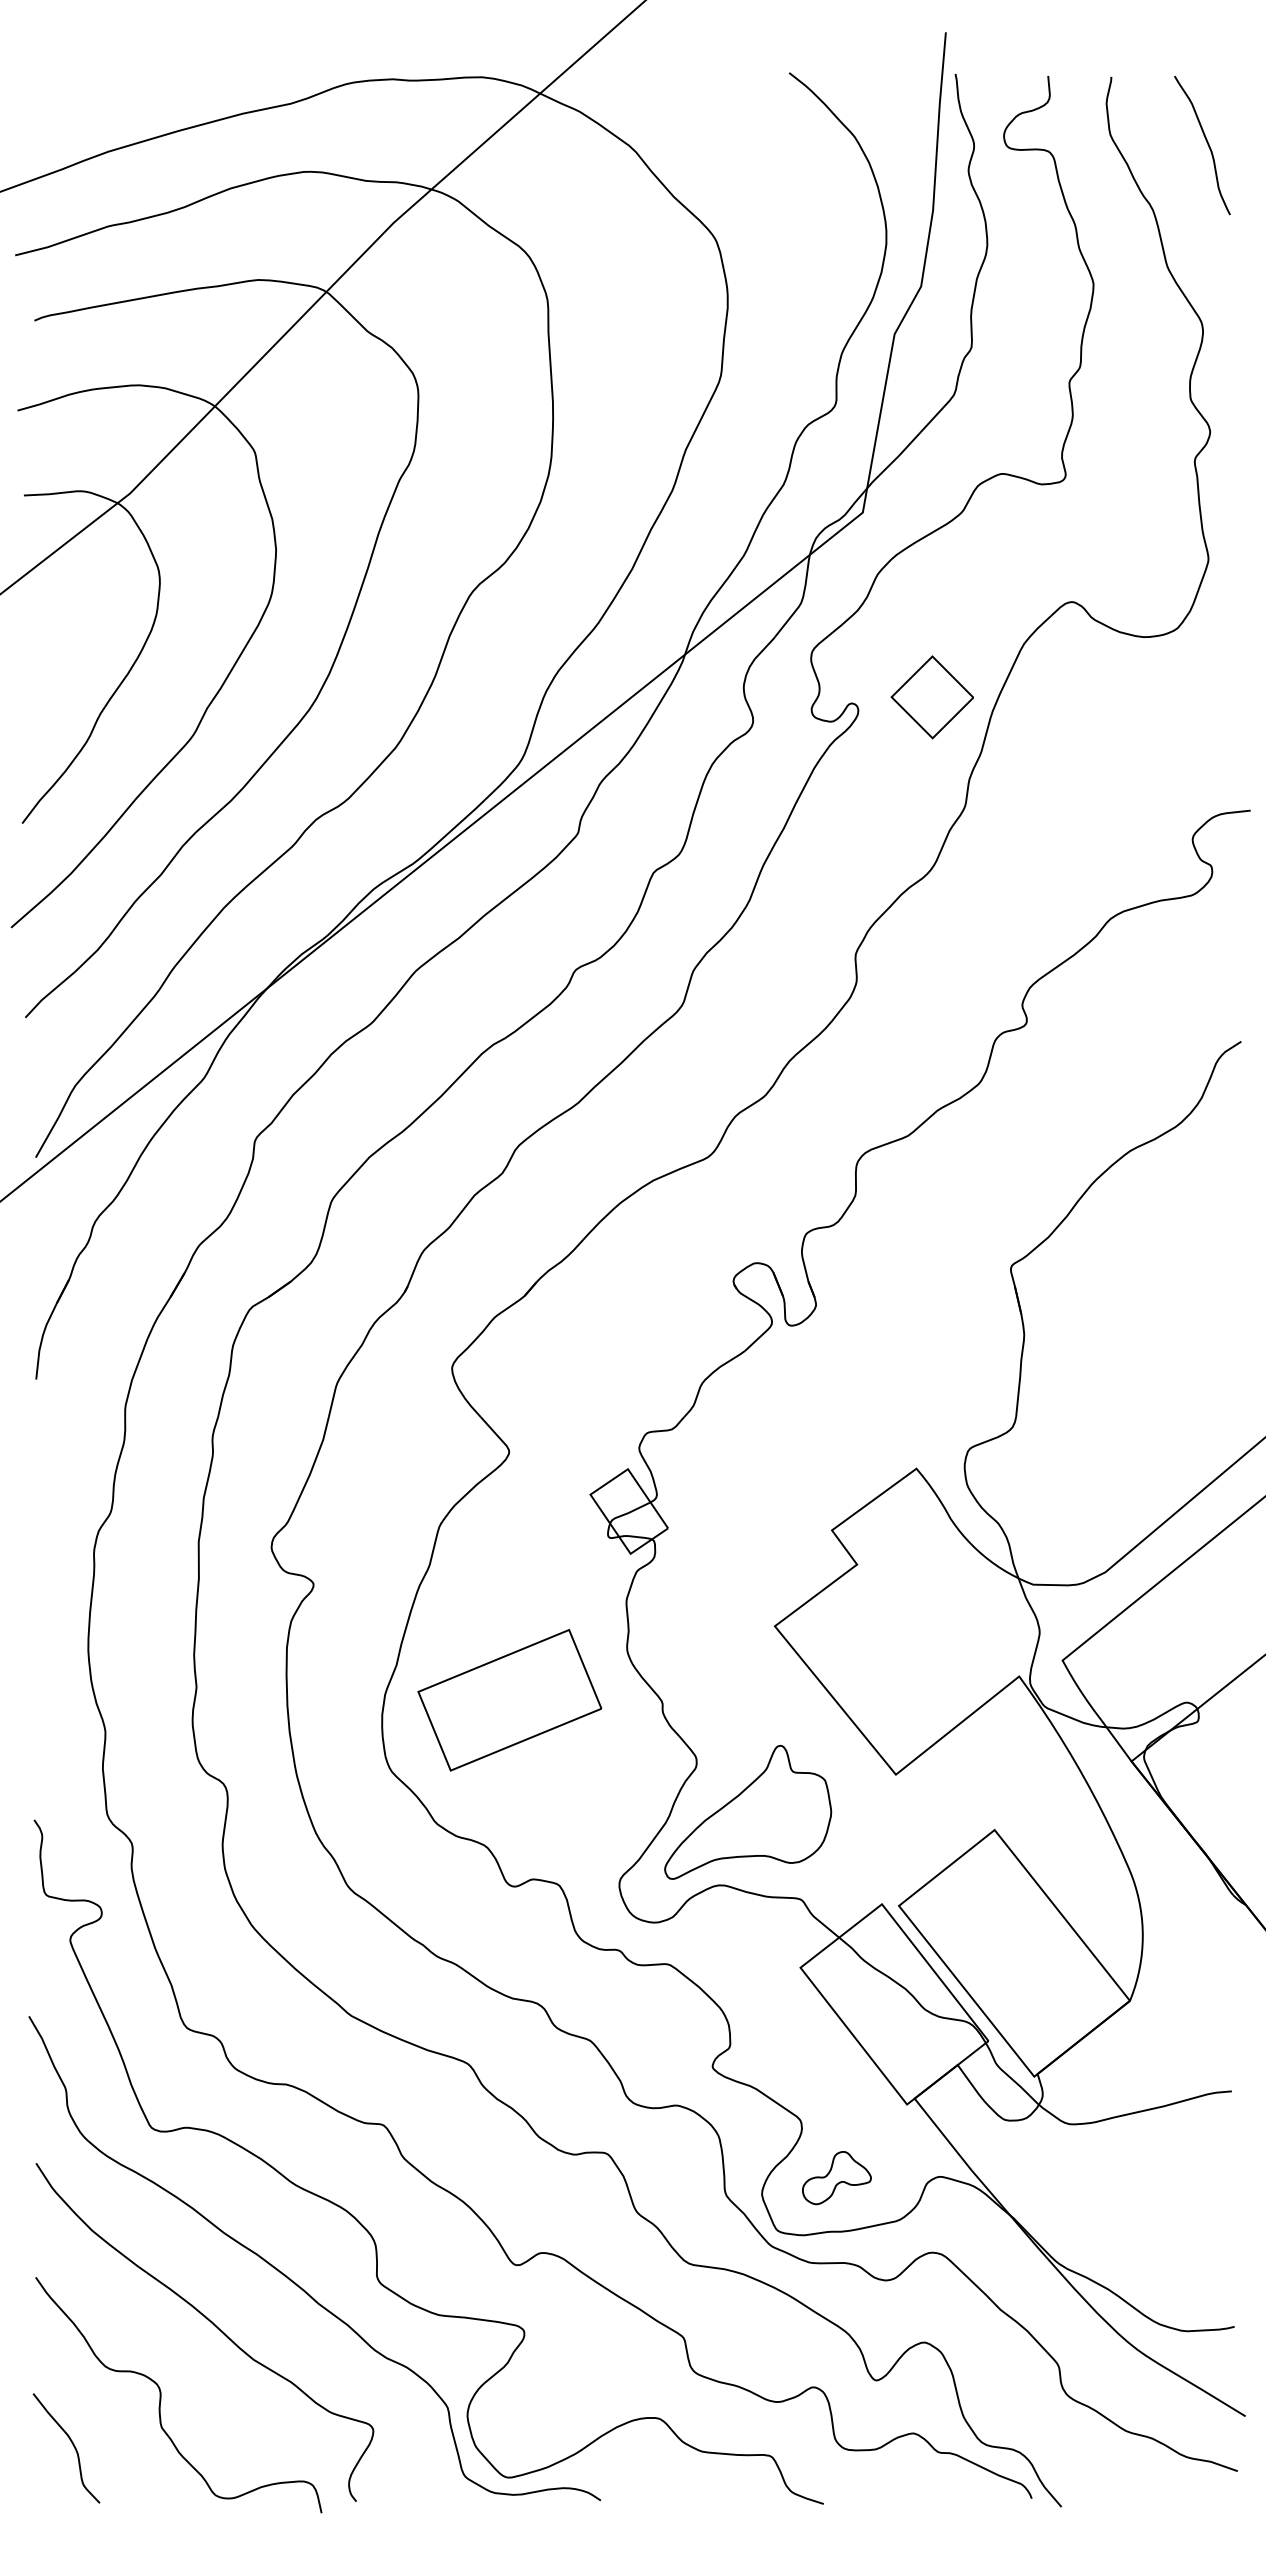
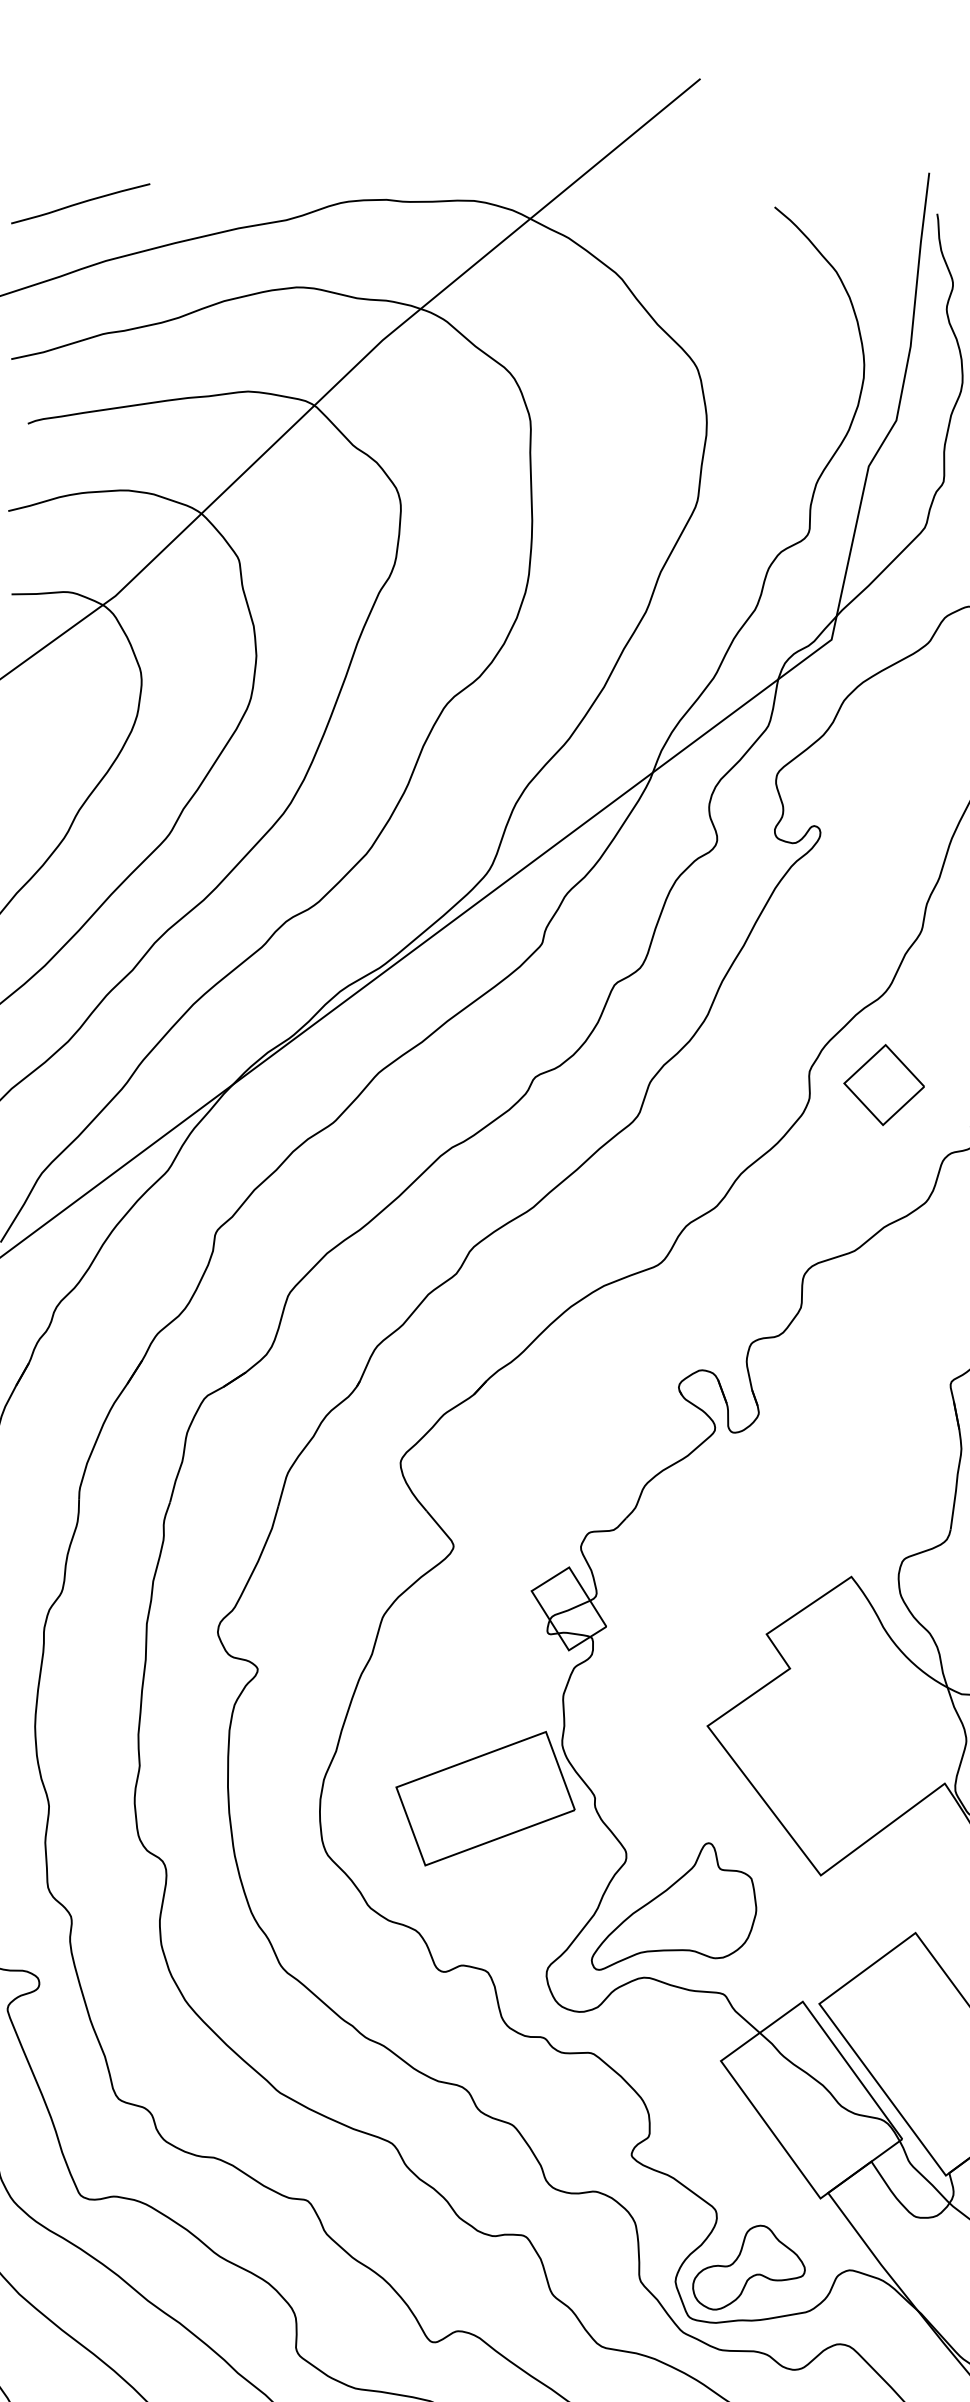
curve: (80, 93) -> (80, 203), added
part: (931, 697) -> (883, 1085), moved
part: (509, 1700) -> (485, 1798), moved
part: (836, 2177) -> (748, 2267), size x1.67

